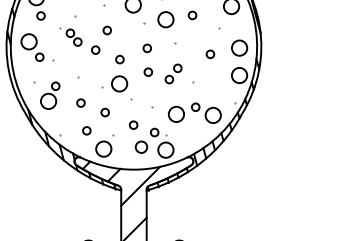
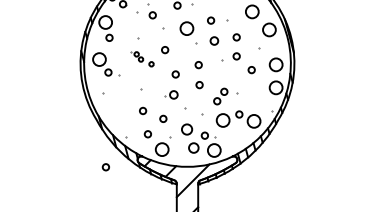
circle: (166, 19) -> (214, 40), size x0.6
circle: (192, 38) -> (236, 56), added
part: (80, 40) -> (142, 58), size x0.7
part: (173, 73) -> (220, 96), moved
part: (114, 83) -> (171, 94), size x0.6
part: (49, 95) -> (116, 104), removed
circle: (133, 125) -> (187, 129), size x1.6
circle: (36, 170) -> (105, 167), added

